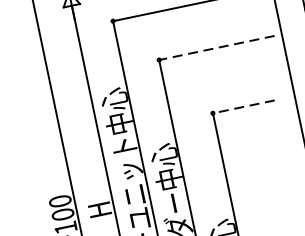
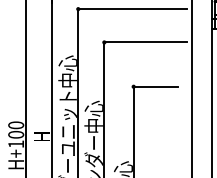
line: (216, 48) -> (145, 42), dashed -> solid
line: (243, 106) -> (155, 86), dashed -> solid

